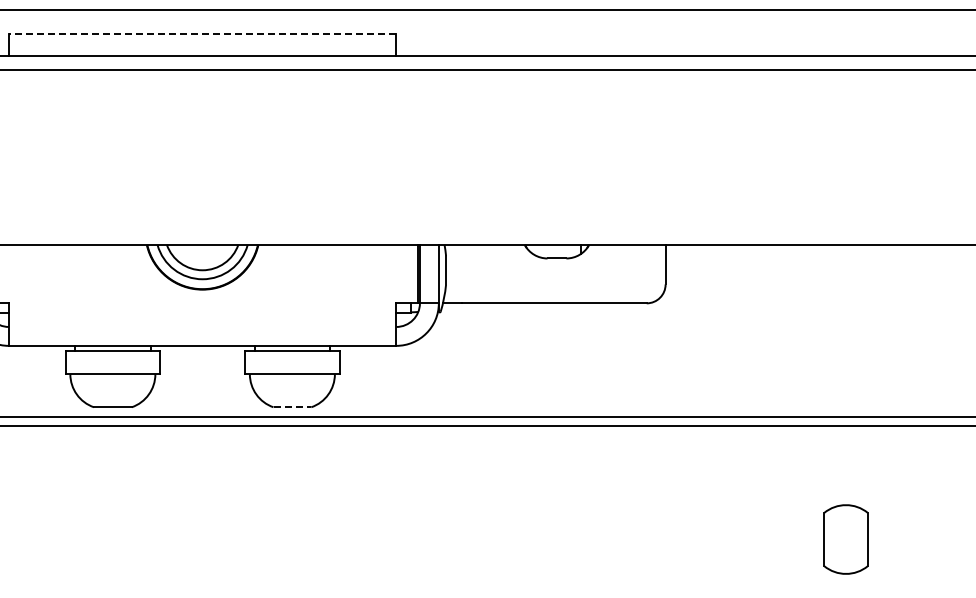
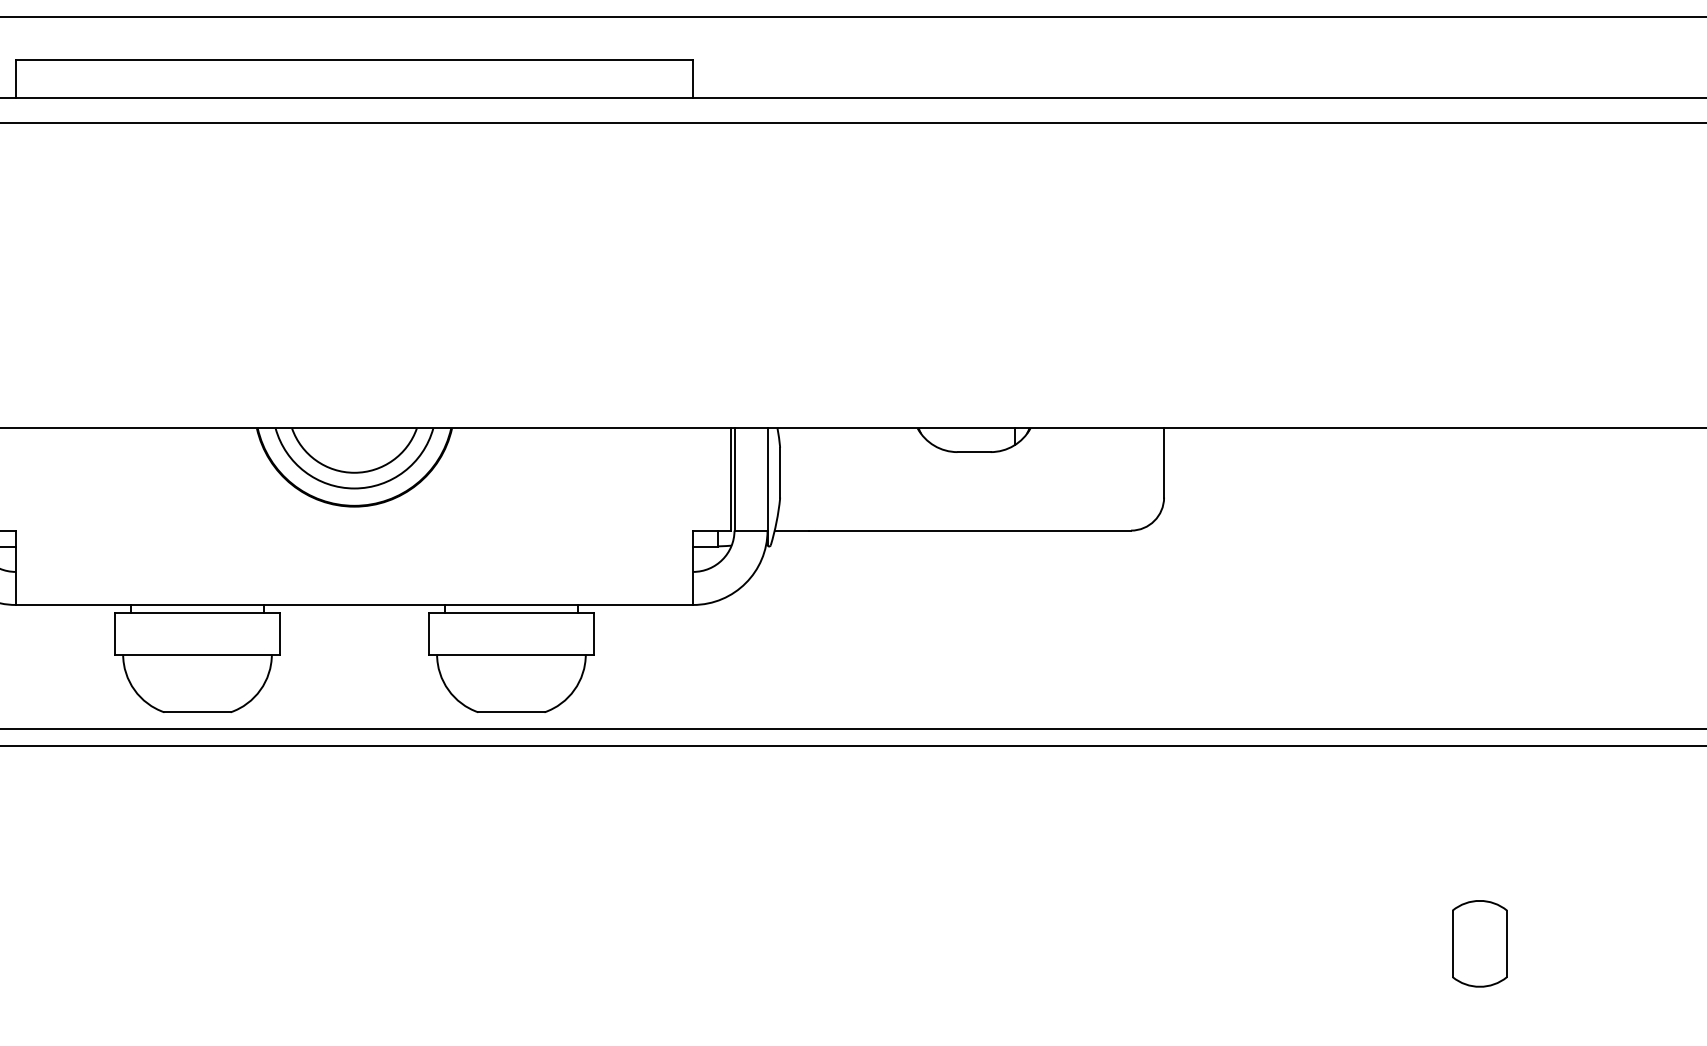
line: (202, 34) -> (354, 60), dashed -> solid
line: (292, 407) -> (511, 712), dashed -> solid
part: (846, 539) -> (1480, 943), size x0.71

